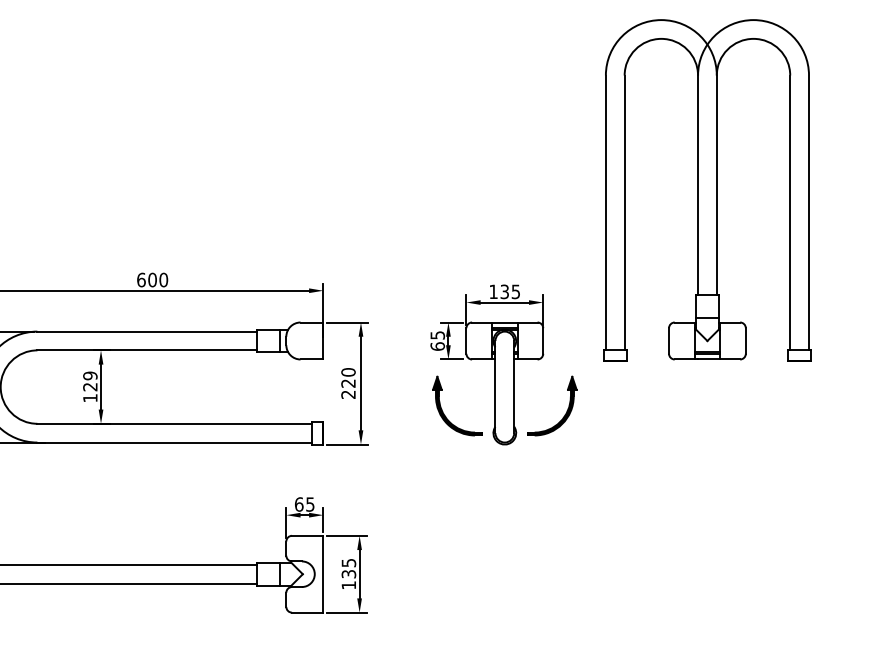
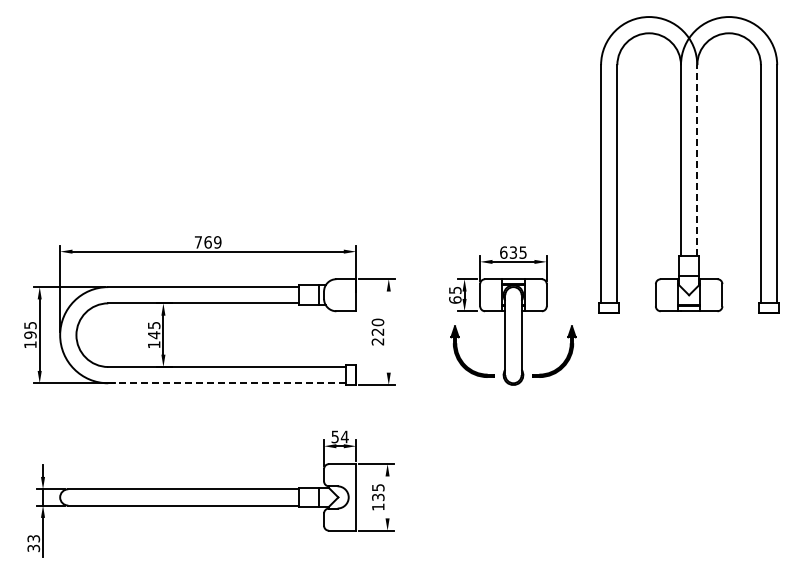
line: (717, 184) -> (697, 159), solid -> dashed
text: (151, 280) -> (207, 242), 600 -> 769
text: (493, 291) -> (503, 252), 135 -> 635
text: (89, 381) -> (153, 330), 129 -> 145
line: (360, 382) -> (388, 331), removed
line: (174, 442) -> (227, 383), solid -> dashed
text: (304, 503) -> (339, 436), 65 -> 54
line: (359, 574) -> (387, 497), removed

